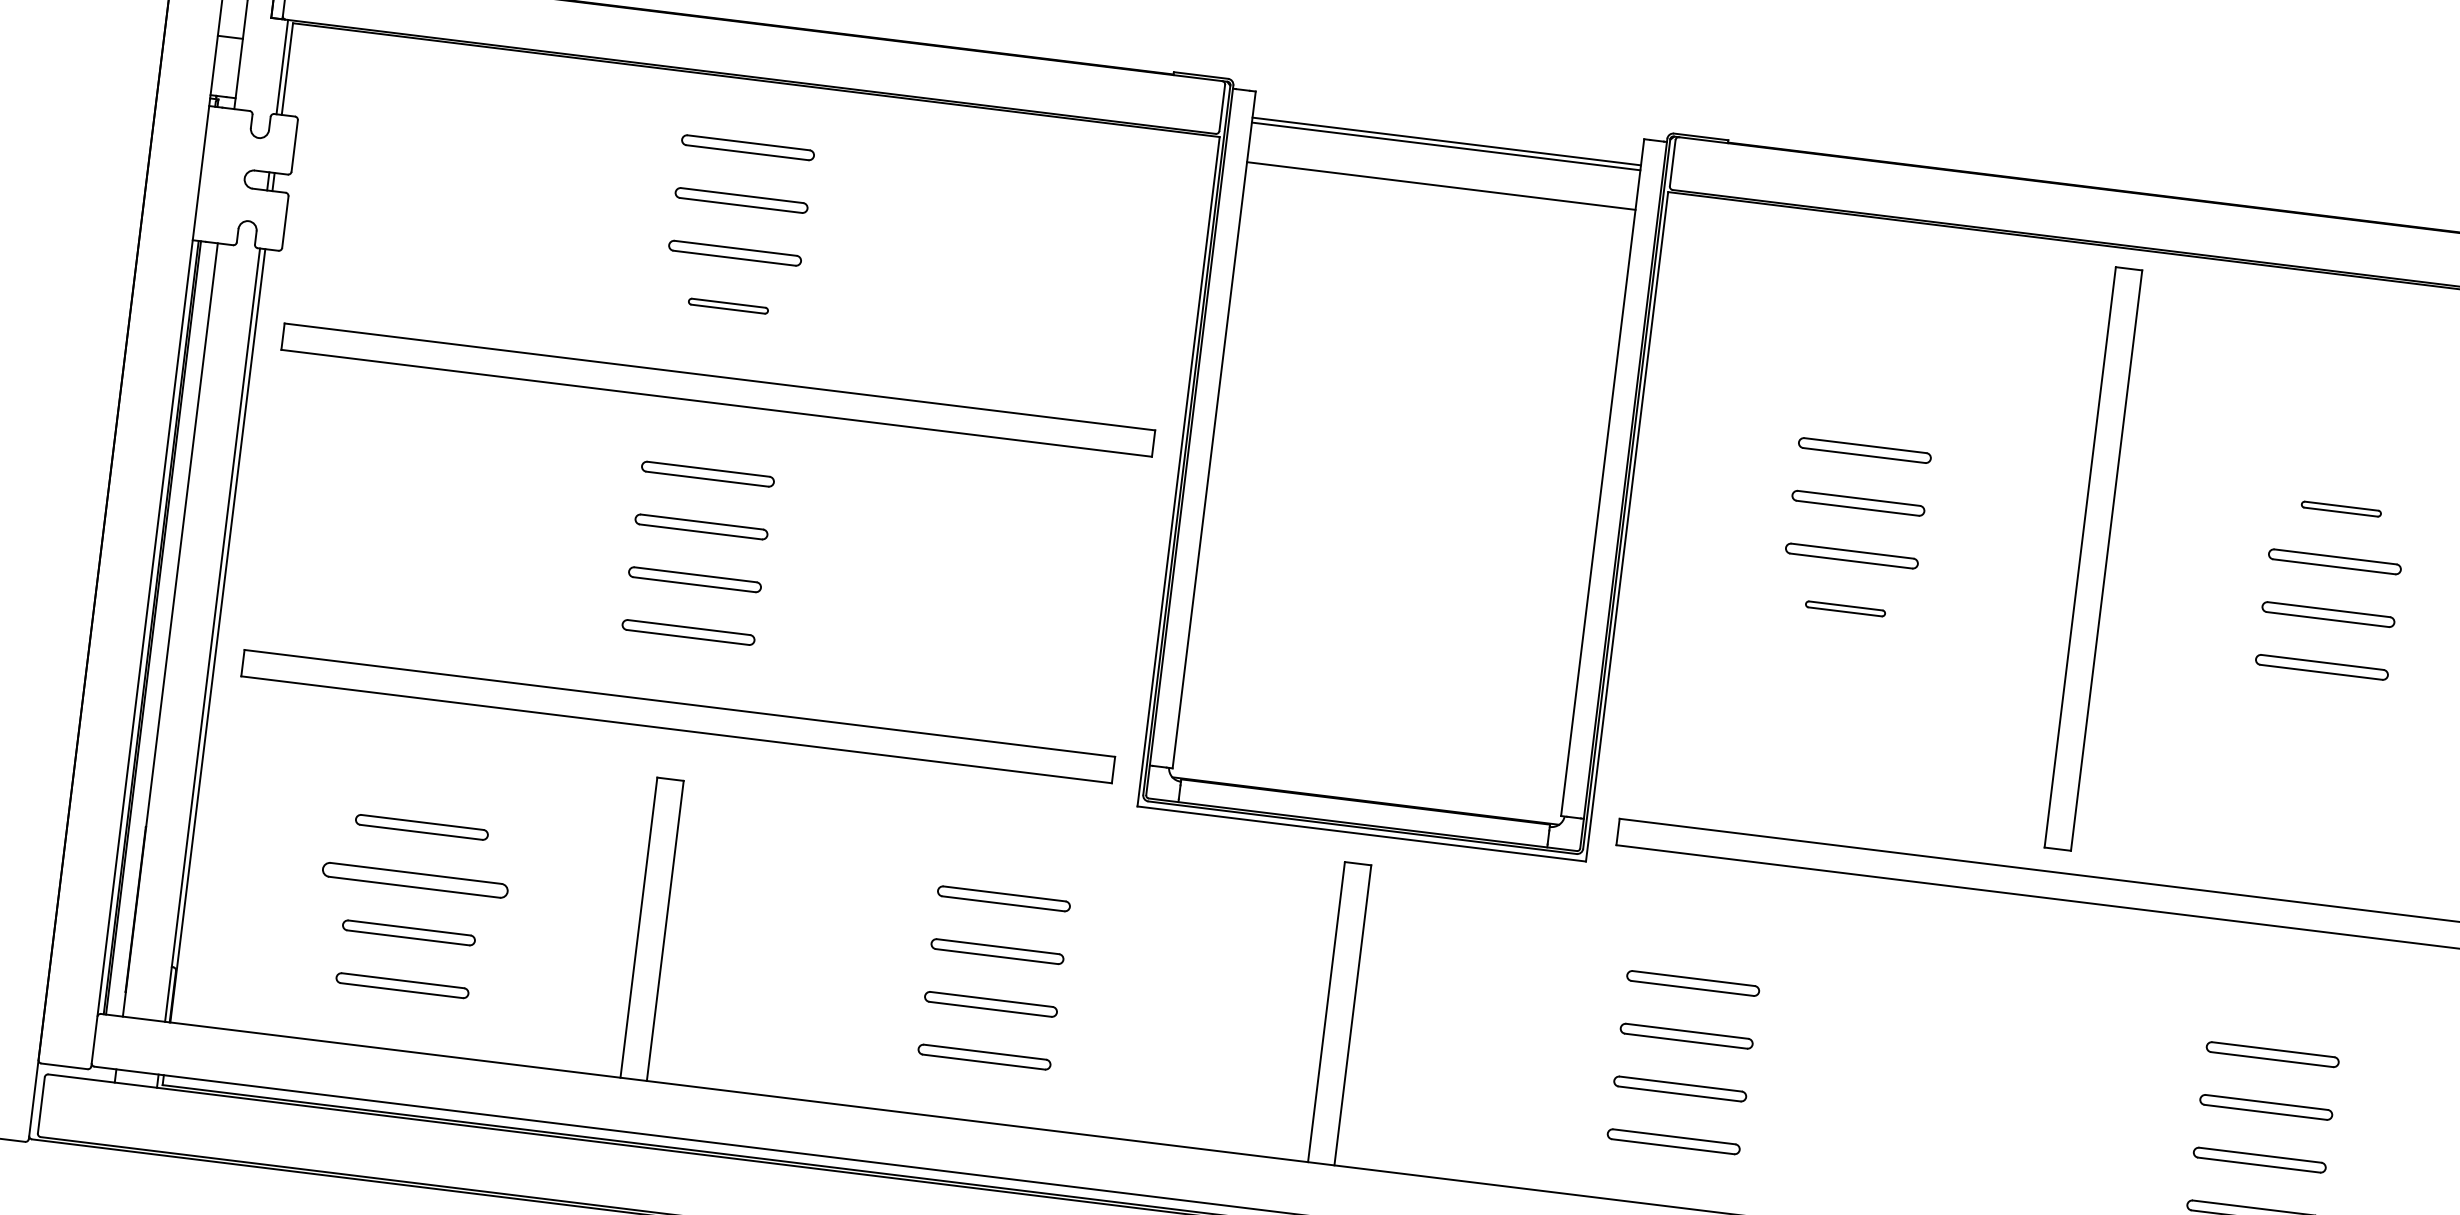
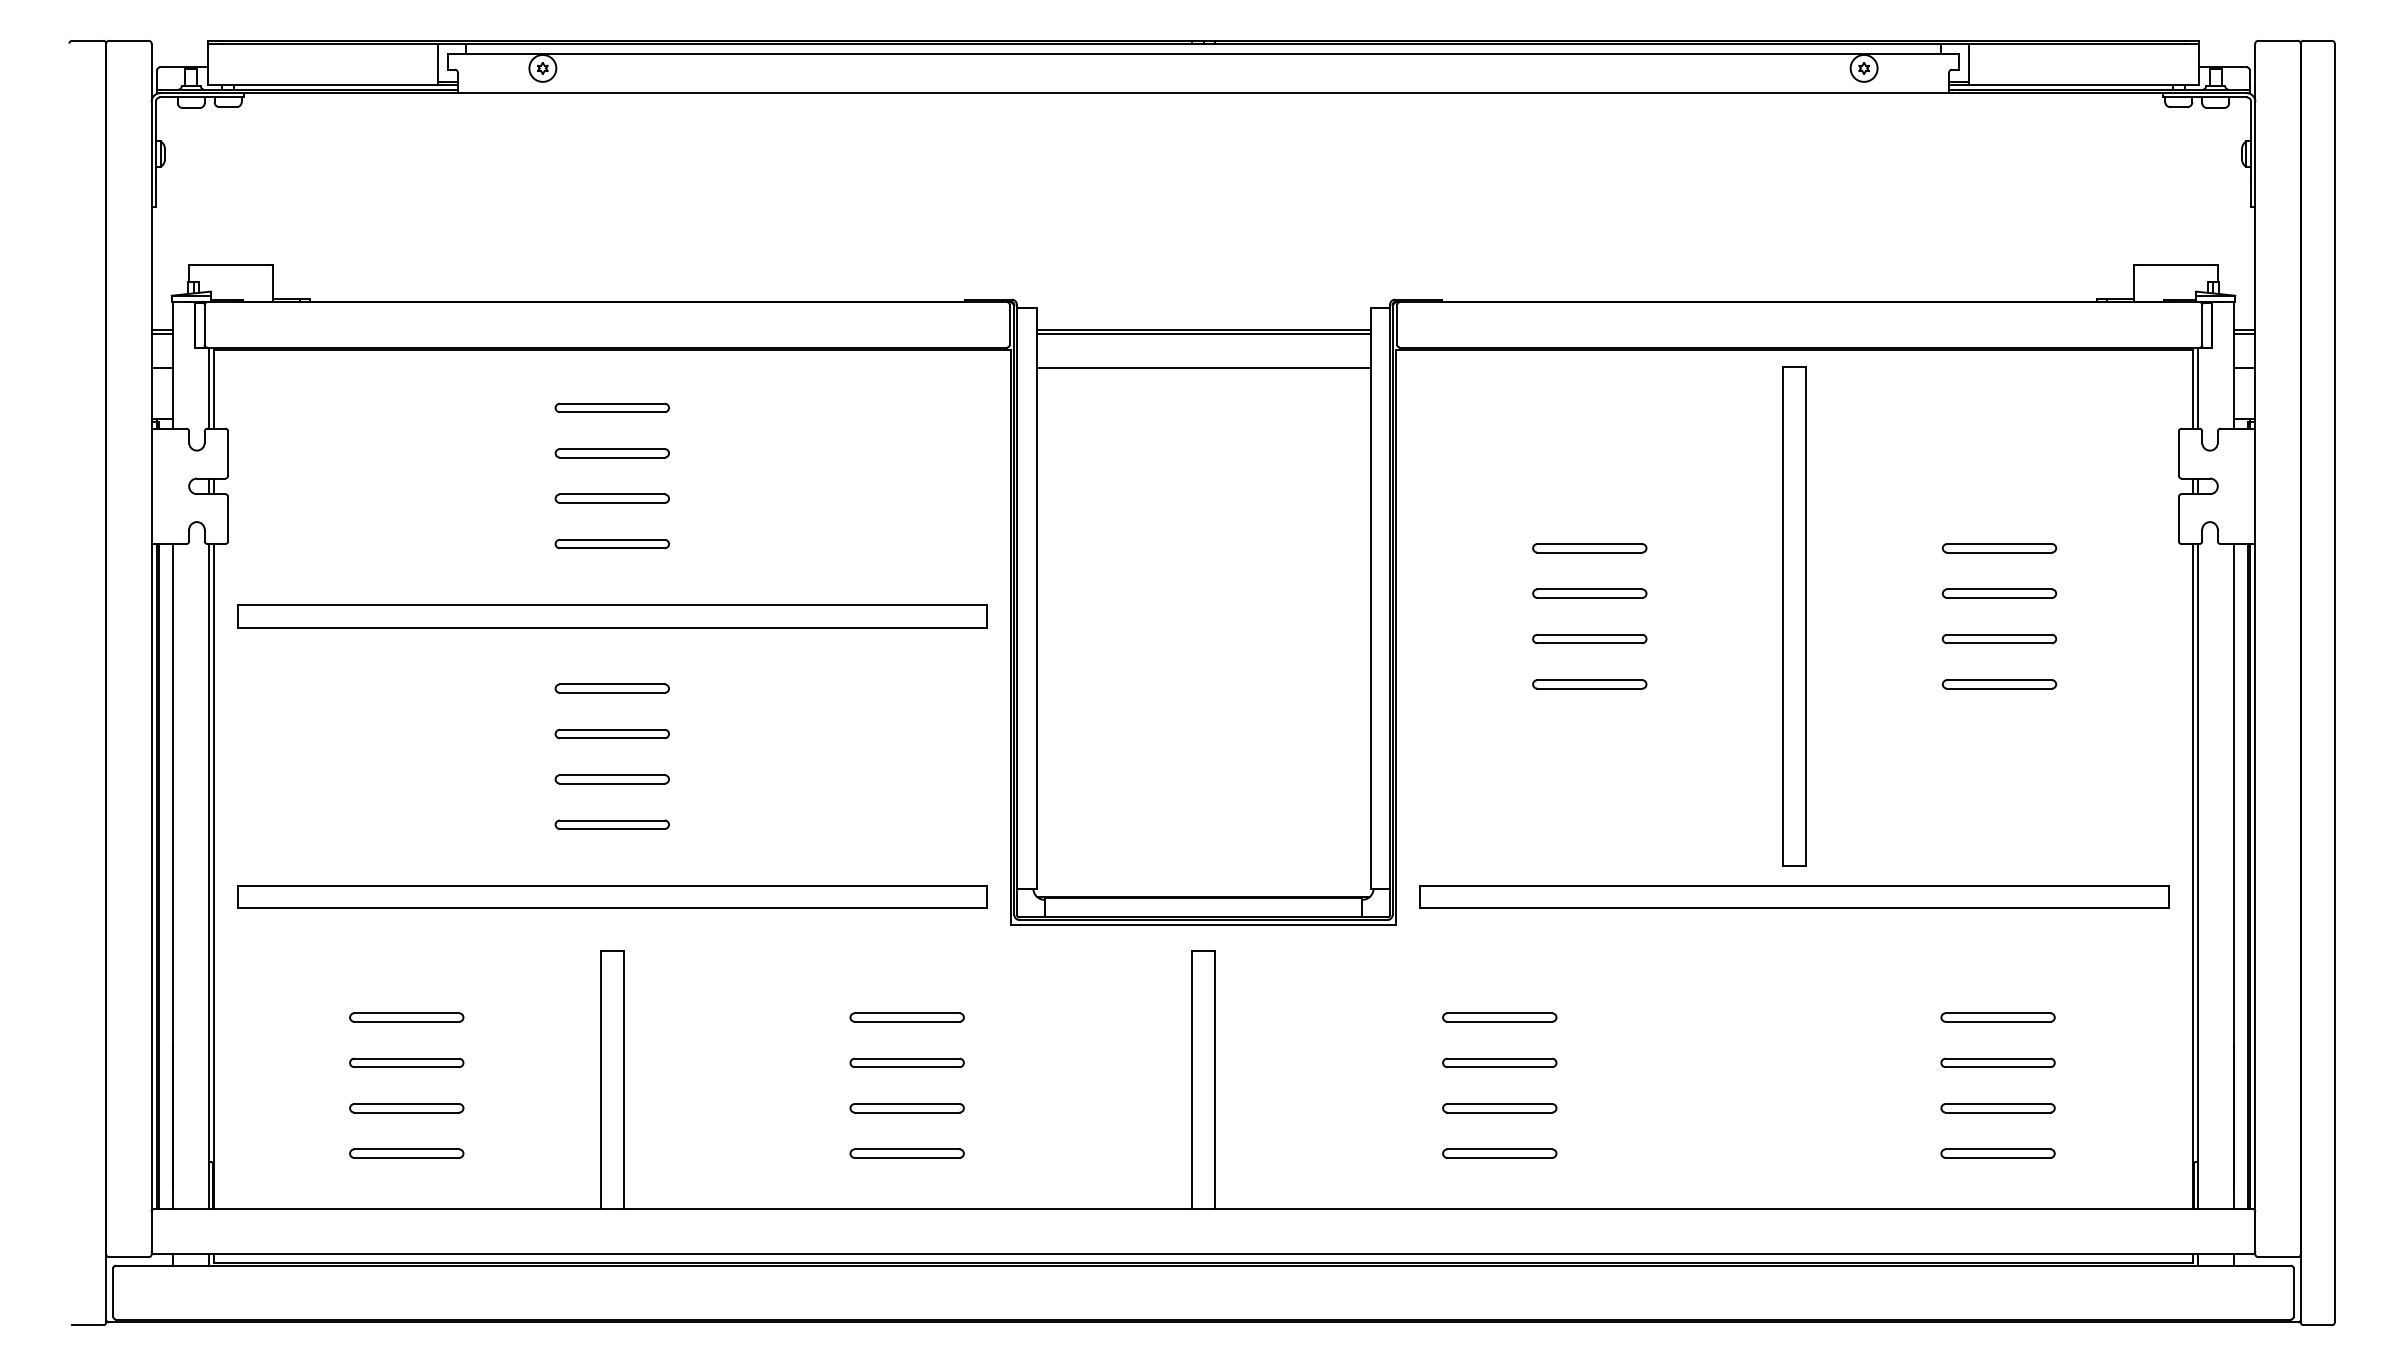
part: (727, 306) -> (611, 544), size x1.67
part: (2341, 509) -> (1999, 548), size x1.67
part: (1845, 608) -> (1589, 684), size x1.67
part: (415, 879) -> (406, 1062), size x0.71

